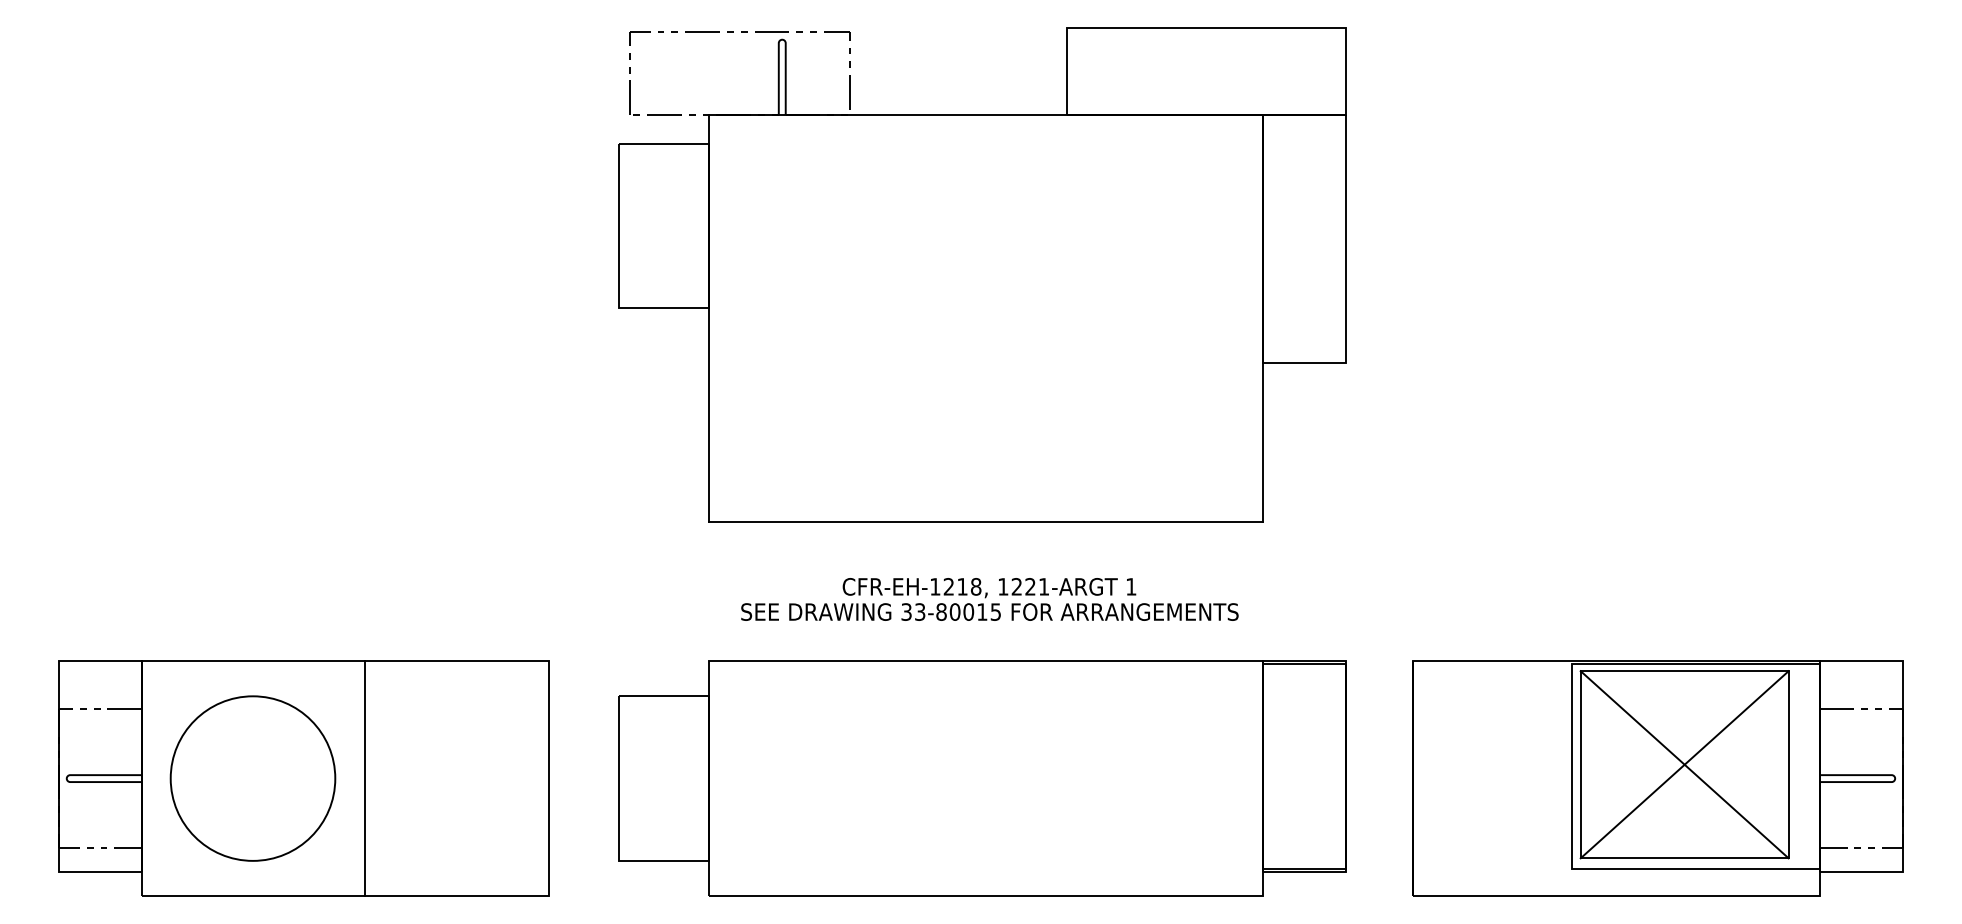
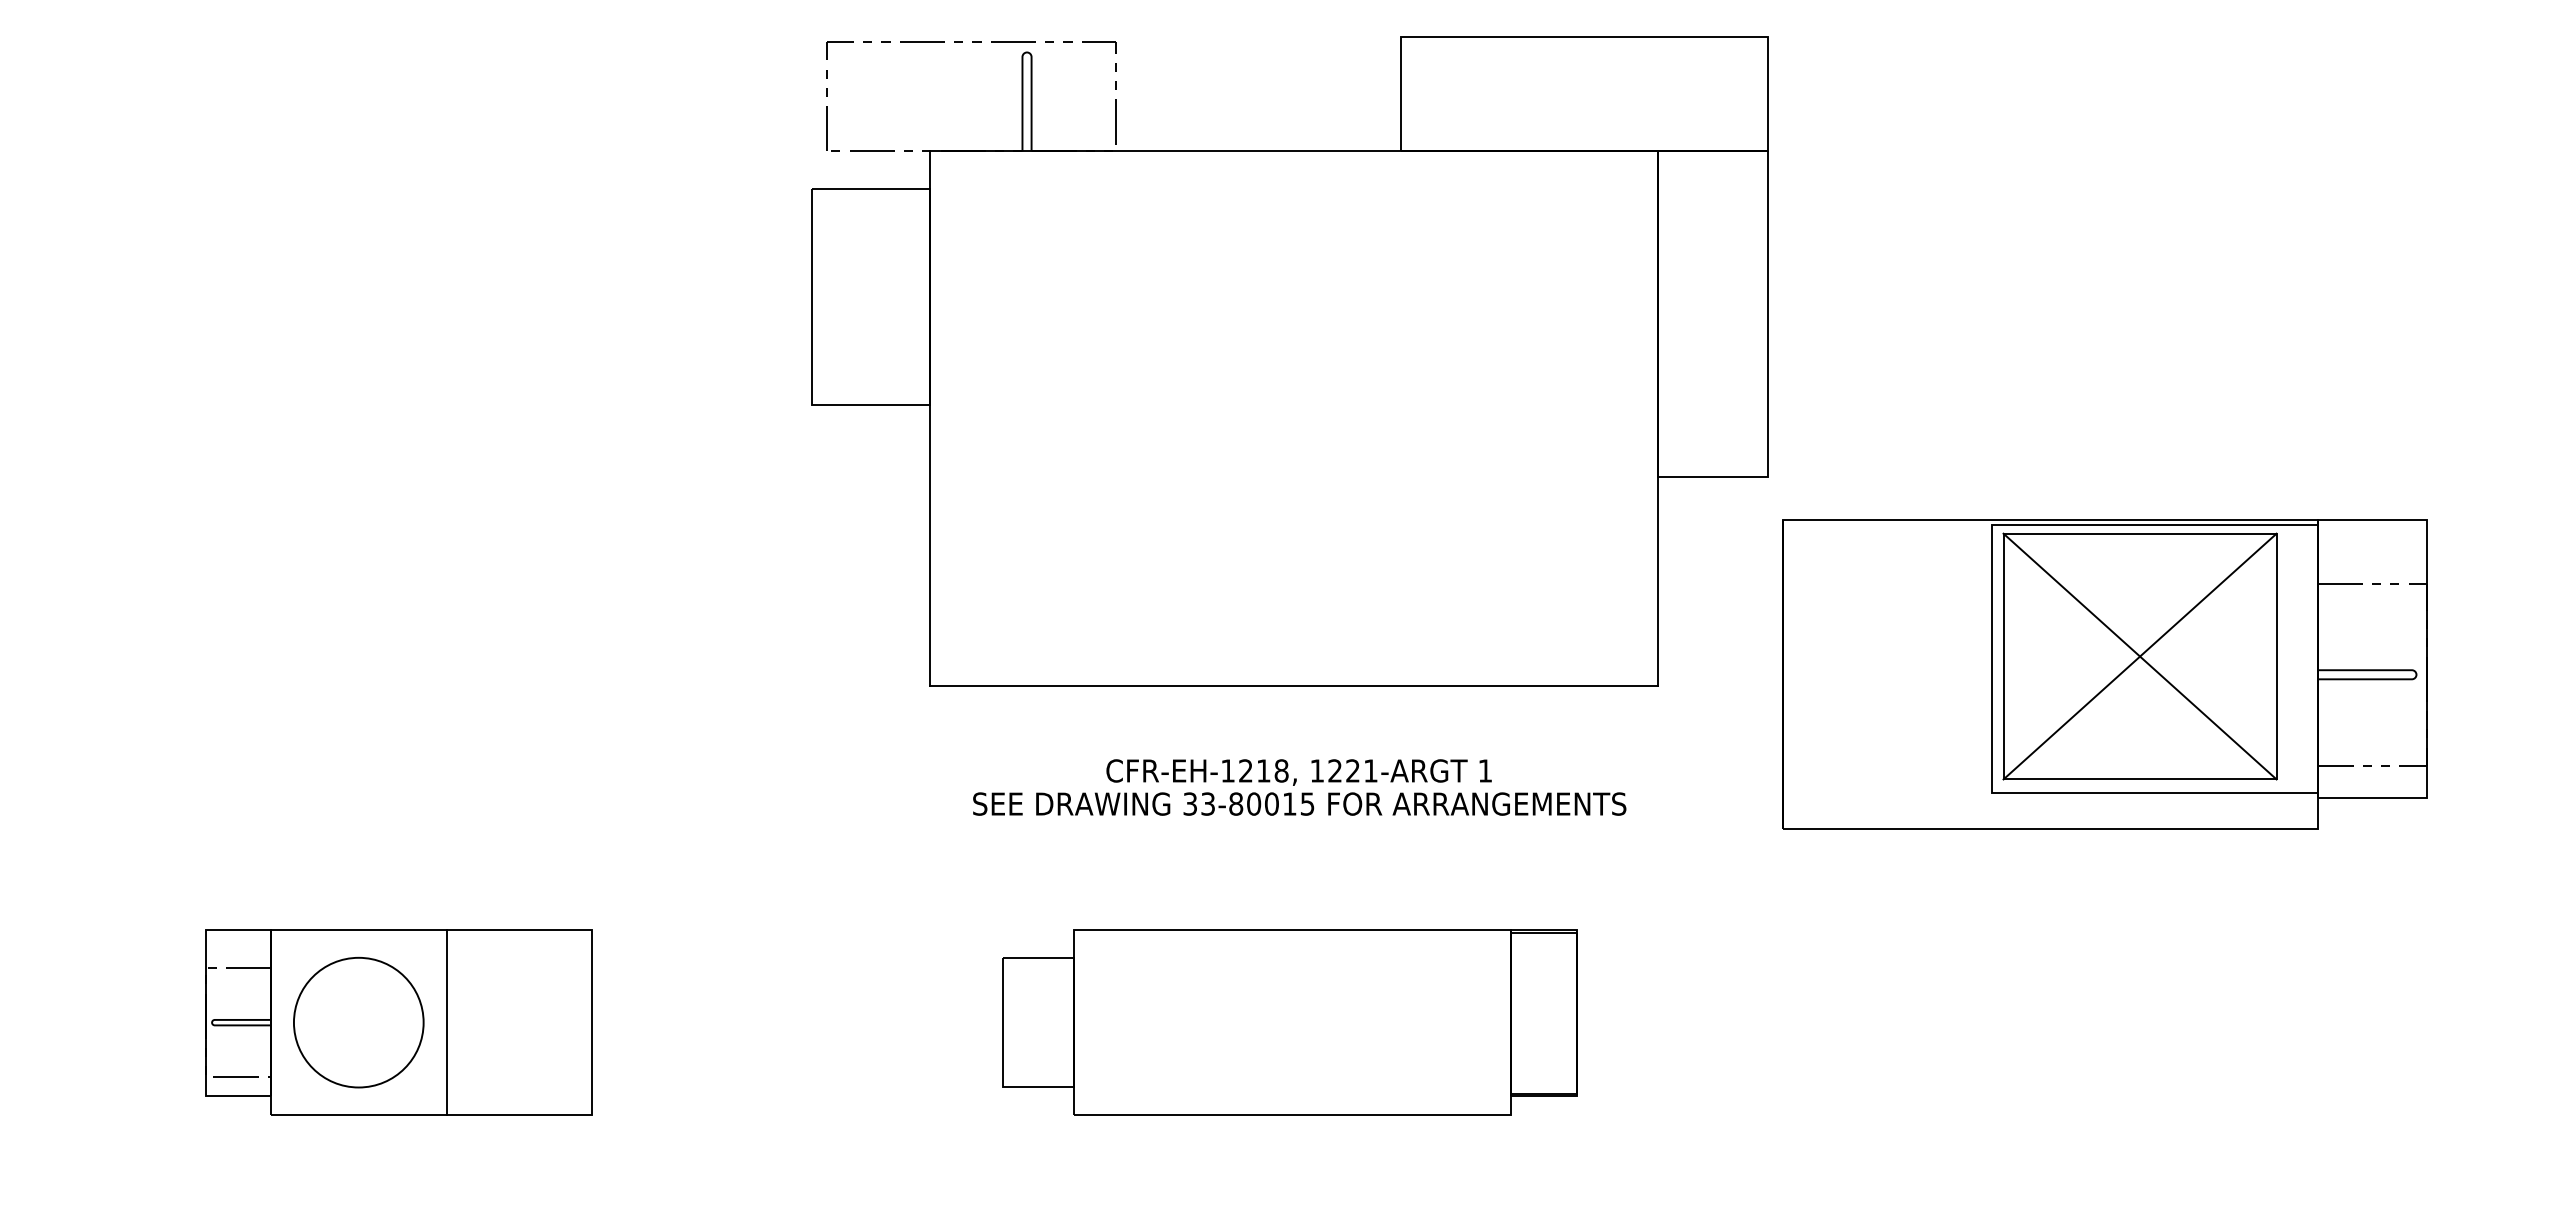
part: (303, 778) -> (398, 1022), size x0.6
part: (982, 778) -> (1289, 1022), size x0.6
part: (1657, 778) -> (2104, 674), moved

